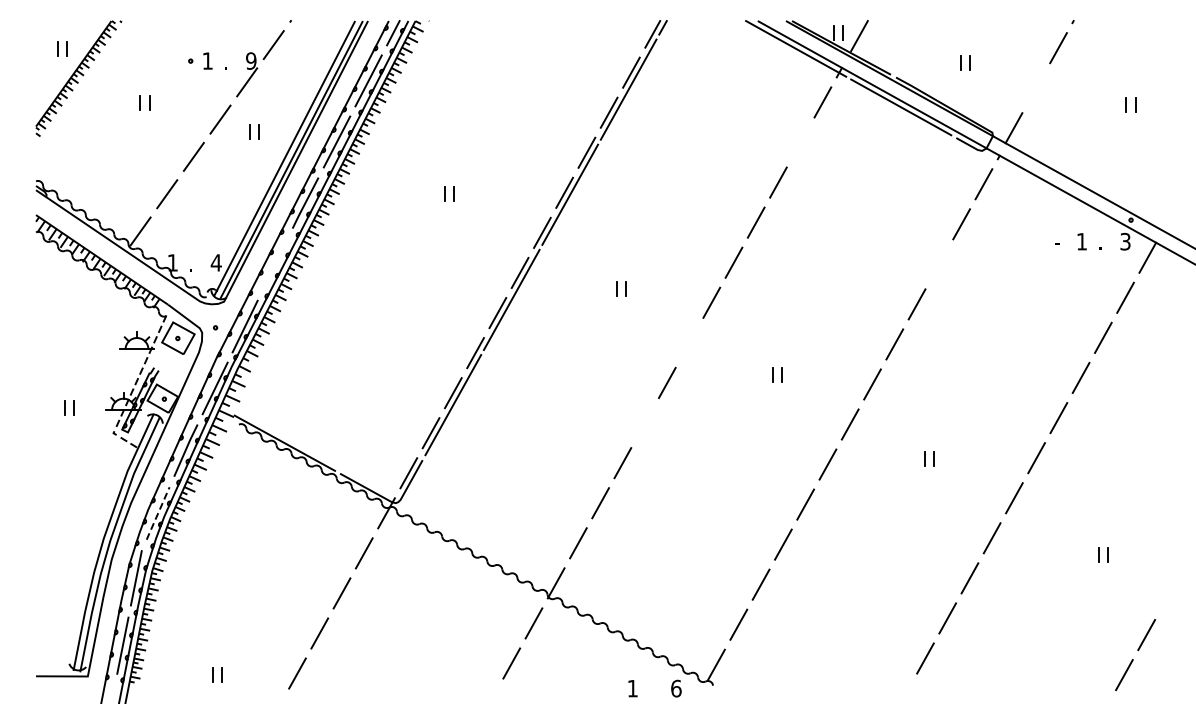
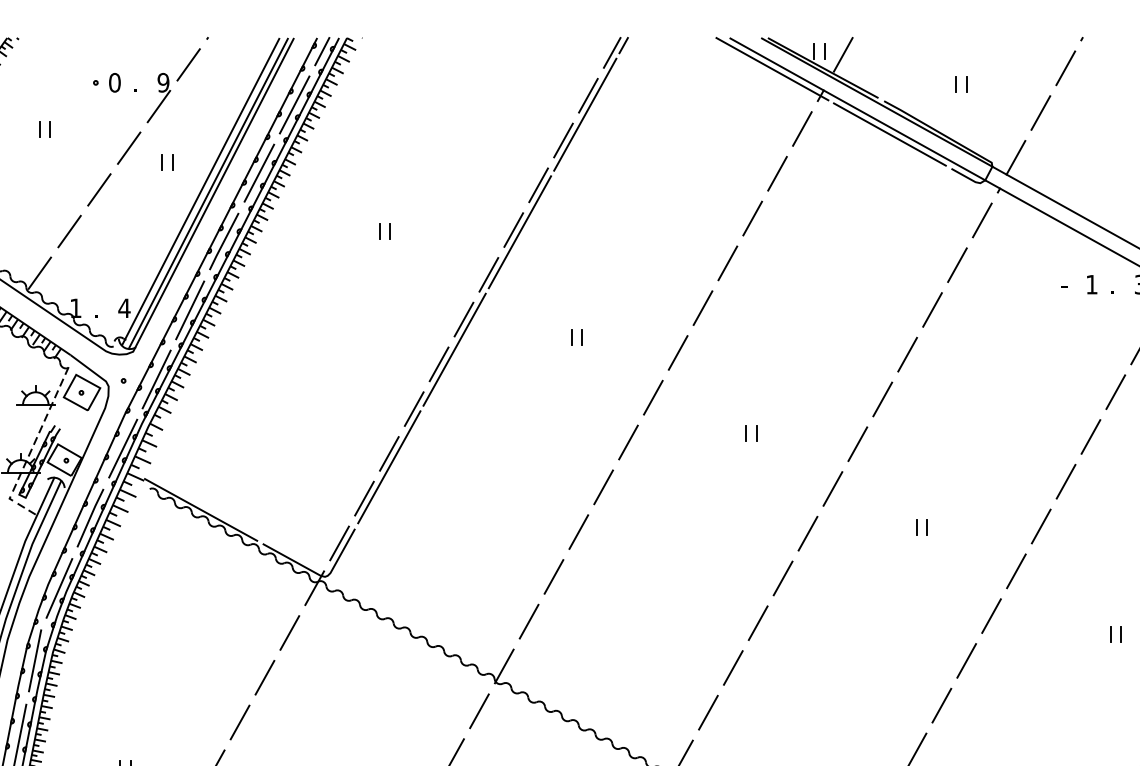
text: (207, 60) -> (114, 82), 1 -> 0
line: (1035, 88) -> (1039, 113), added
line: (800, 142) -> (777, 173), added
line: (274, 264) -> (189, 310), added
line: (939, 264) -> (932, 310), added
line: (689, 342) -> (653, 397), added
line: (644, 423) -> (602, 487), added
line: (158, 513) -> (59, 588), dashed -> solid

